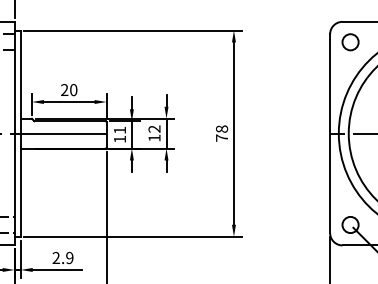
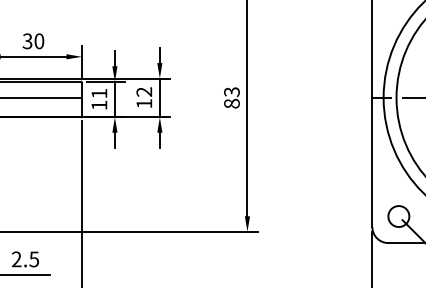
text: (64, 90) -> (27, 41), 20 -> 30
text: (222, 133) -> (232, 97), 78 -> 83
text: (69, 257) -> (33, 258), 2.9 -> 2.5

